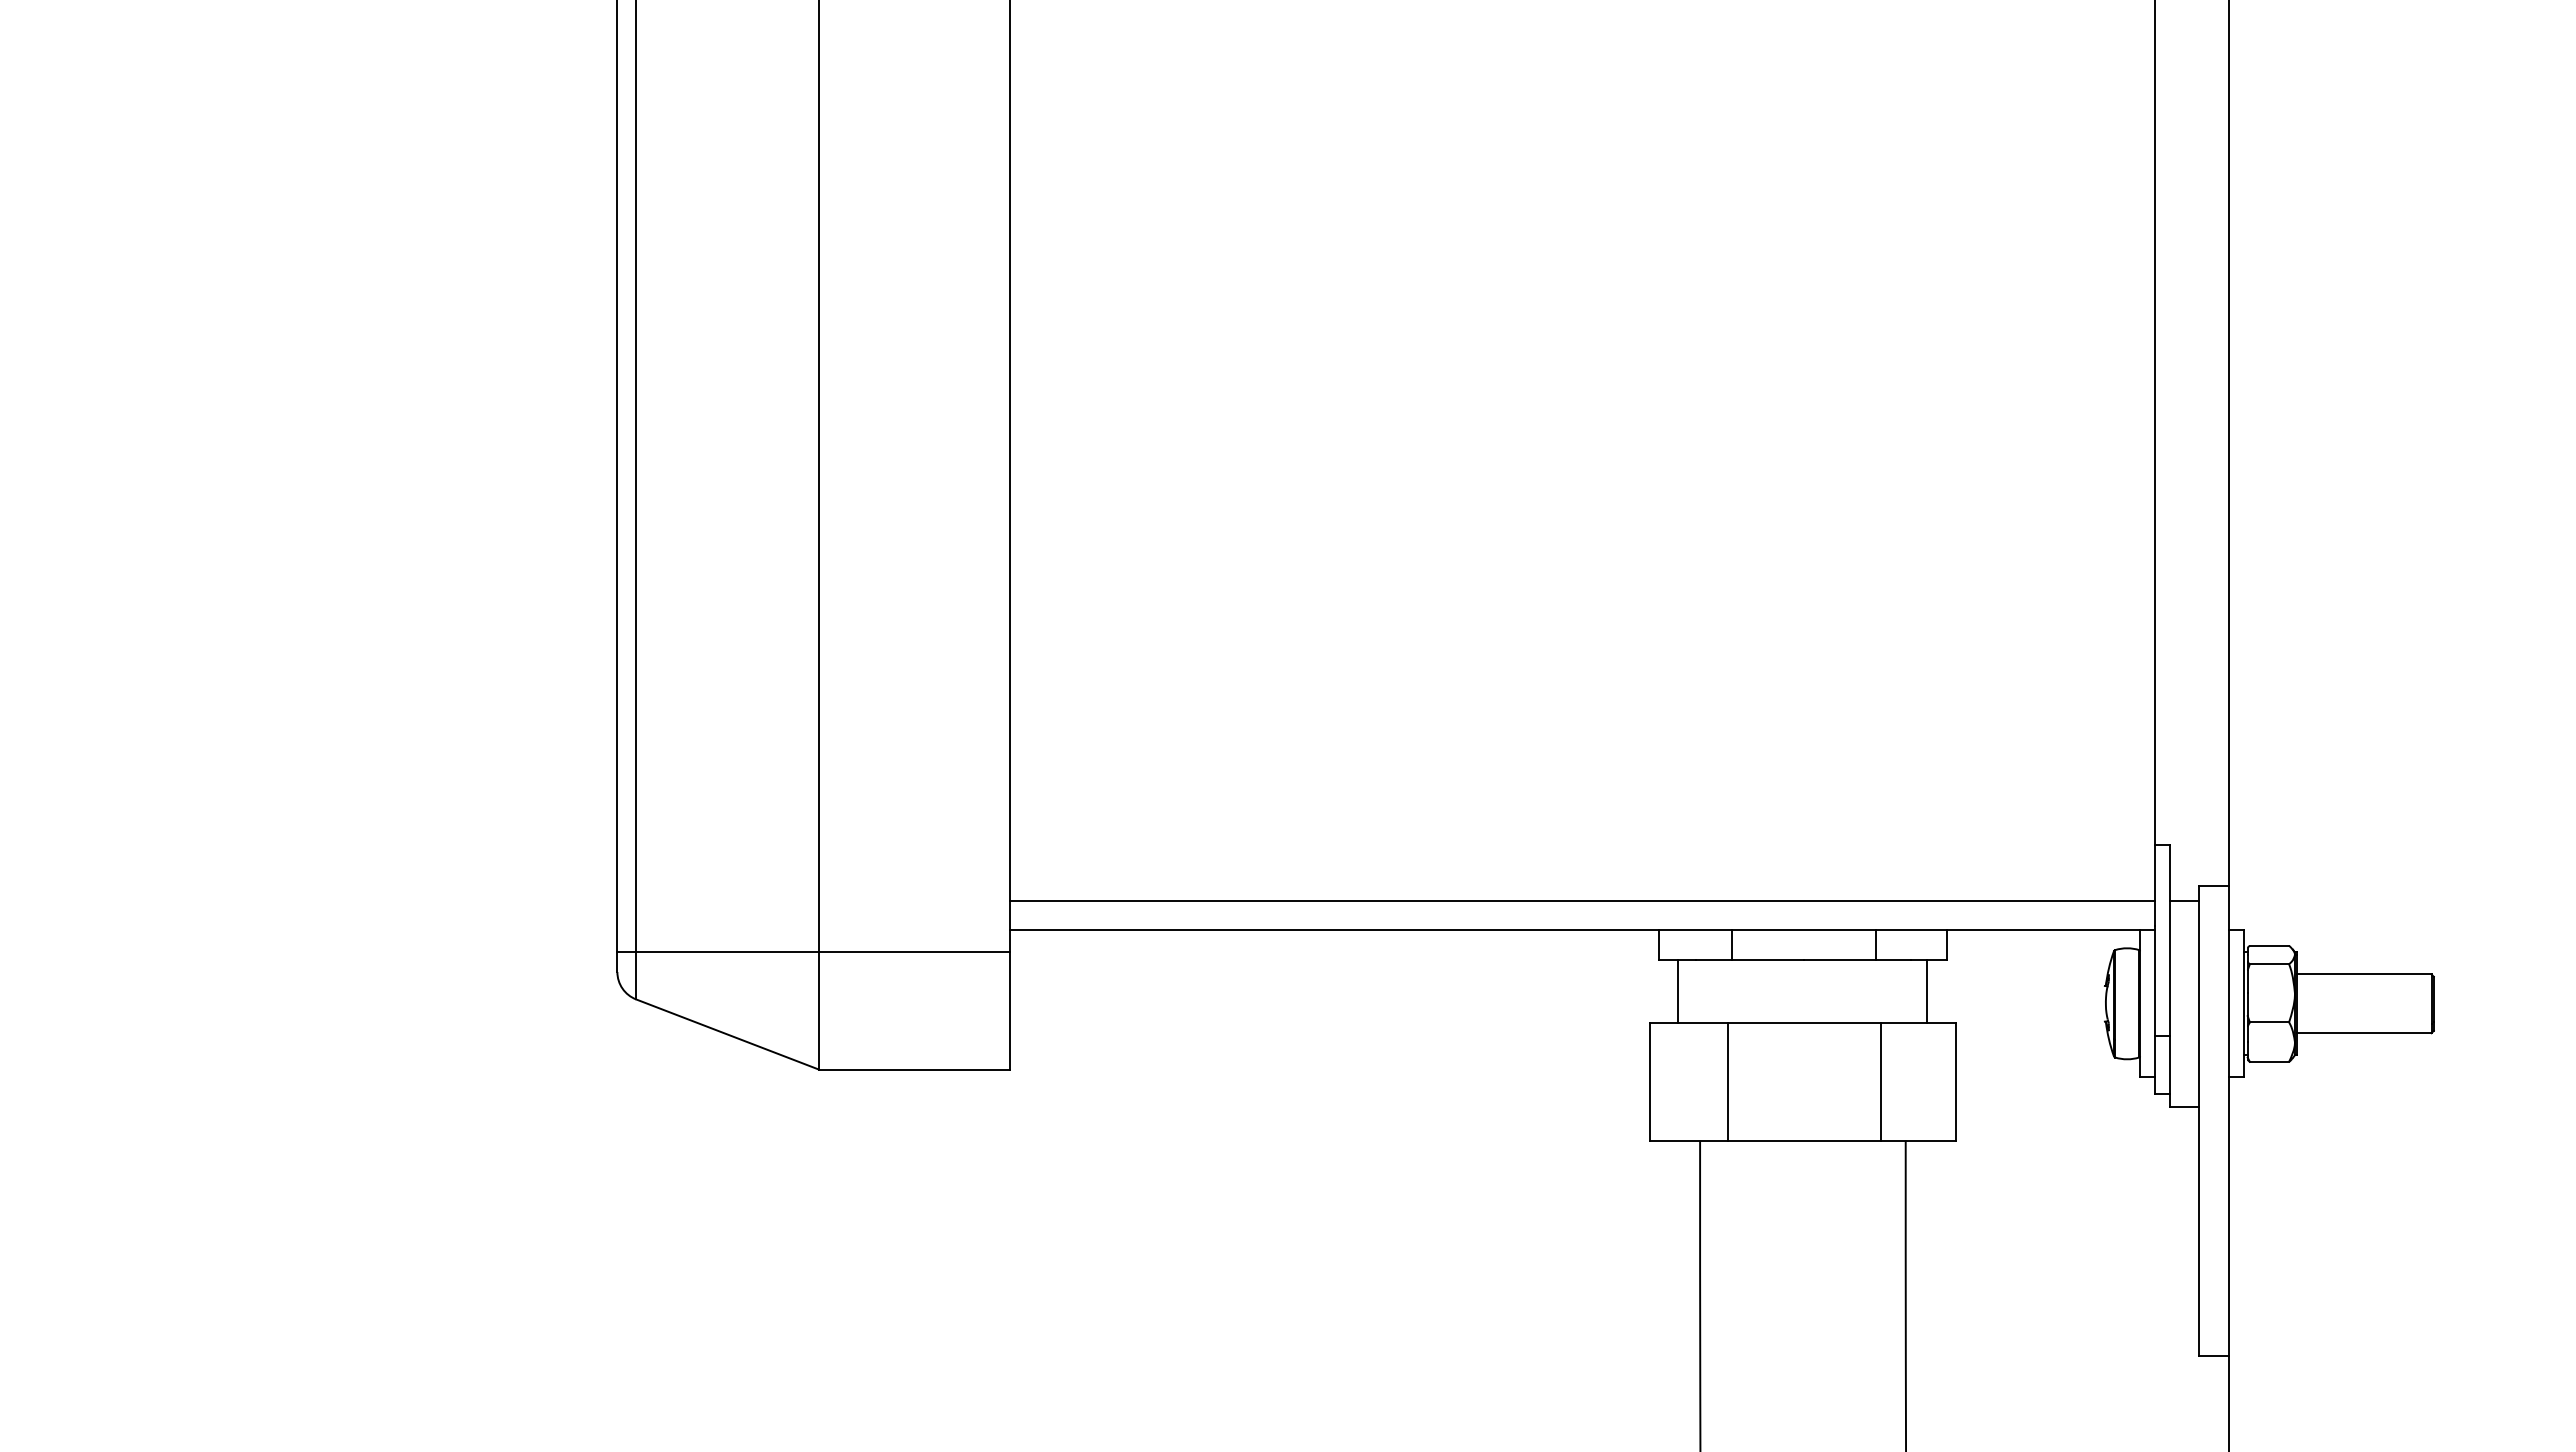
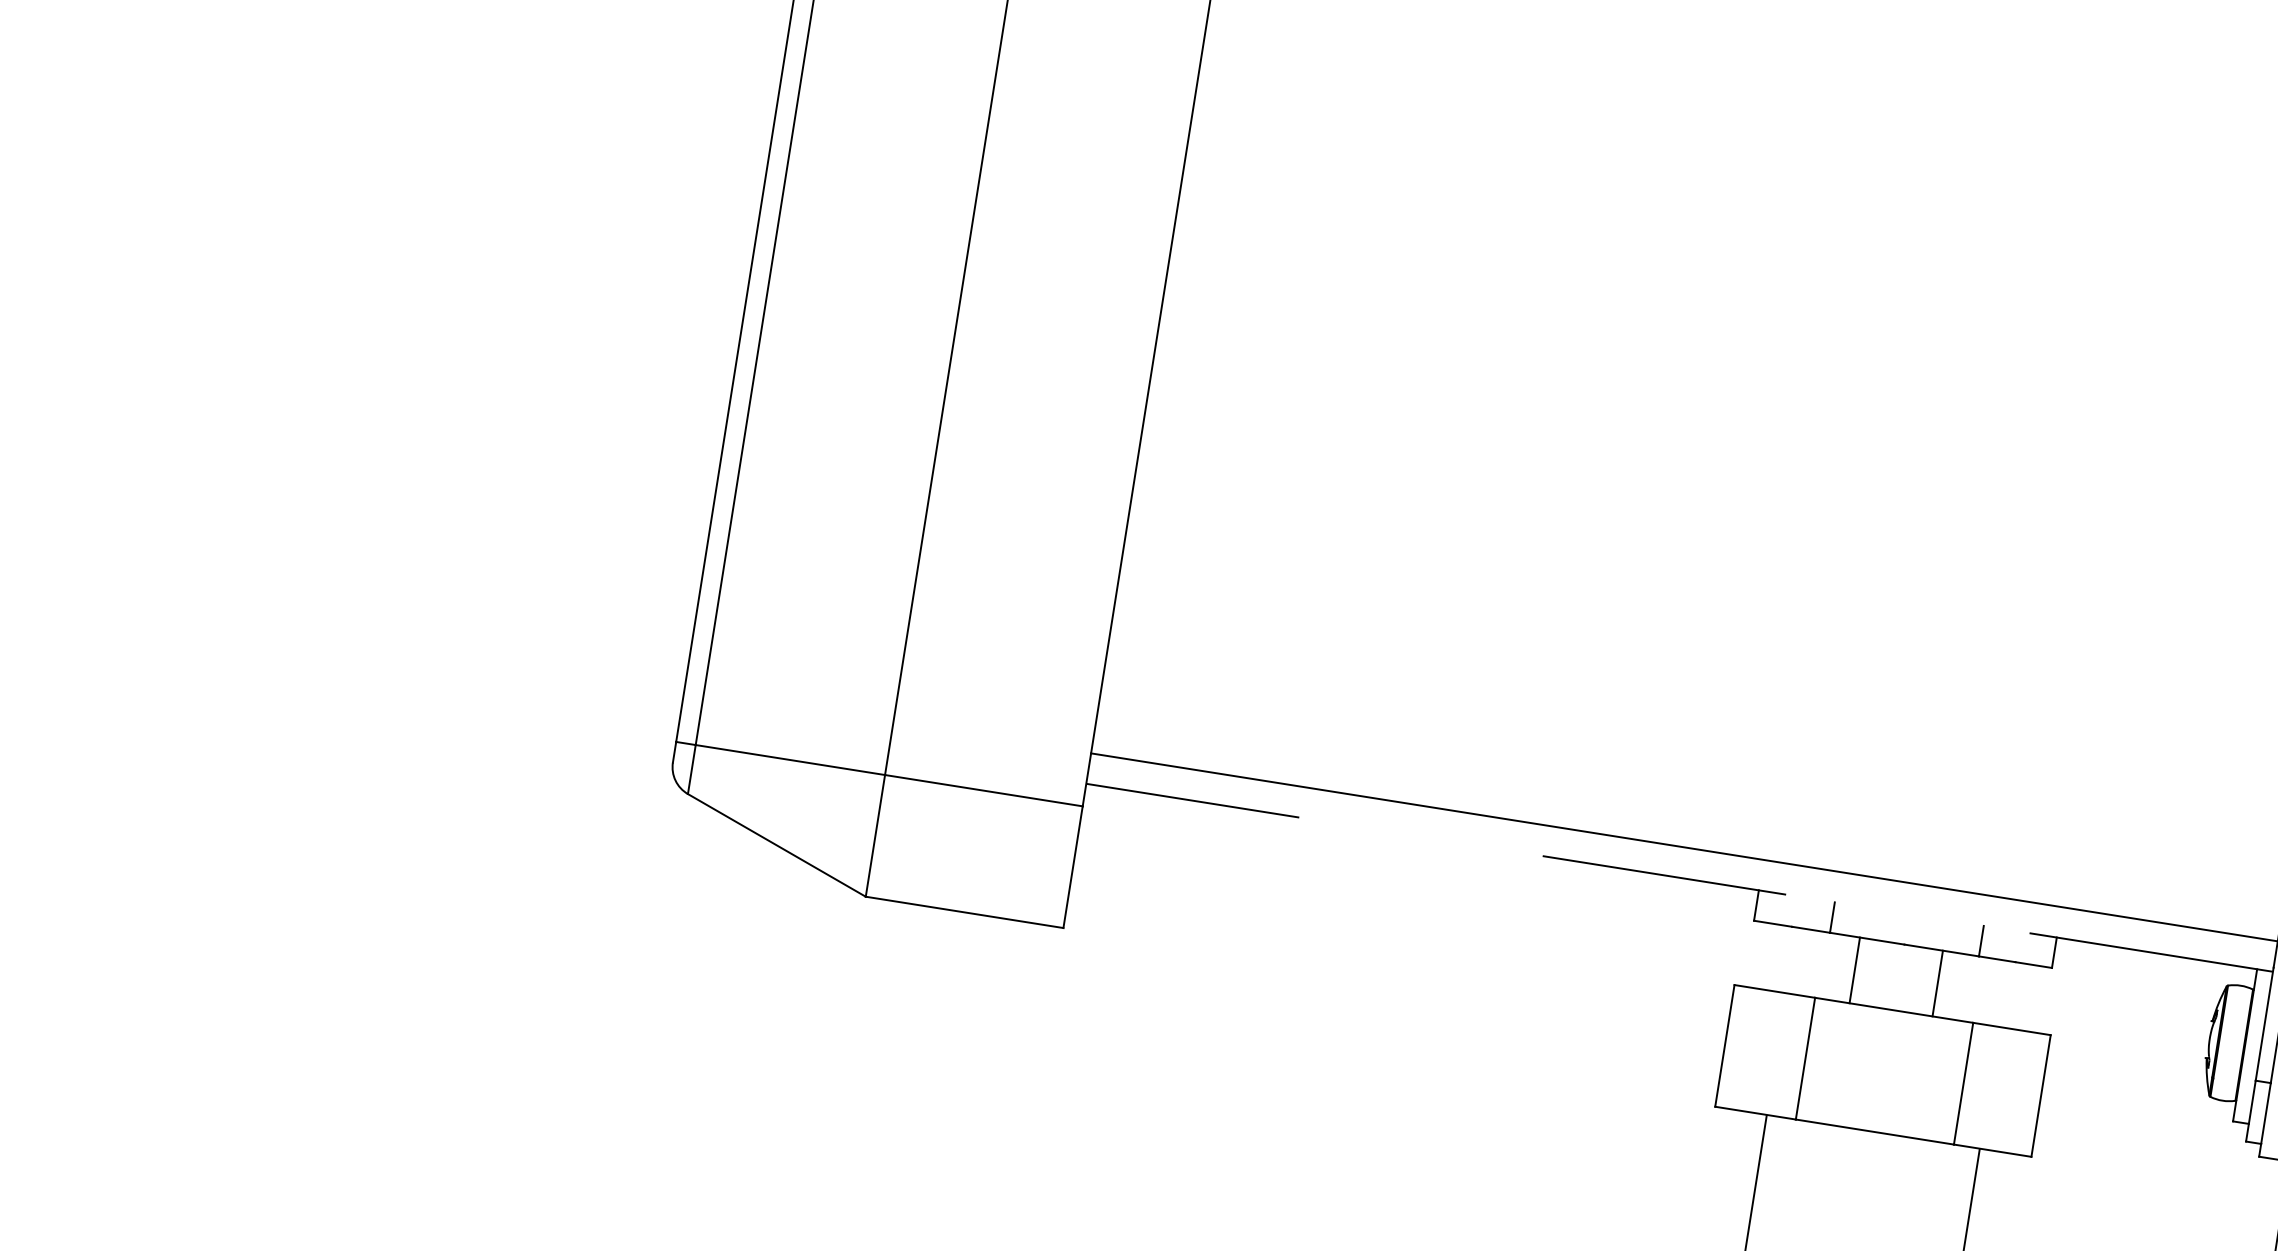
line: (1582, 930) -> (1679, 877), solid -> dashed
line: (1678, 991) -> (1854, 970), moved
line: (1927, 991) -> (1937, 983), moved

